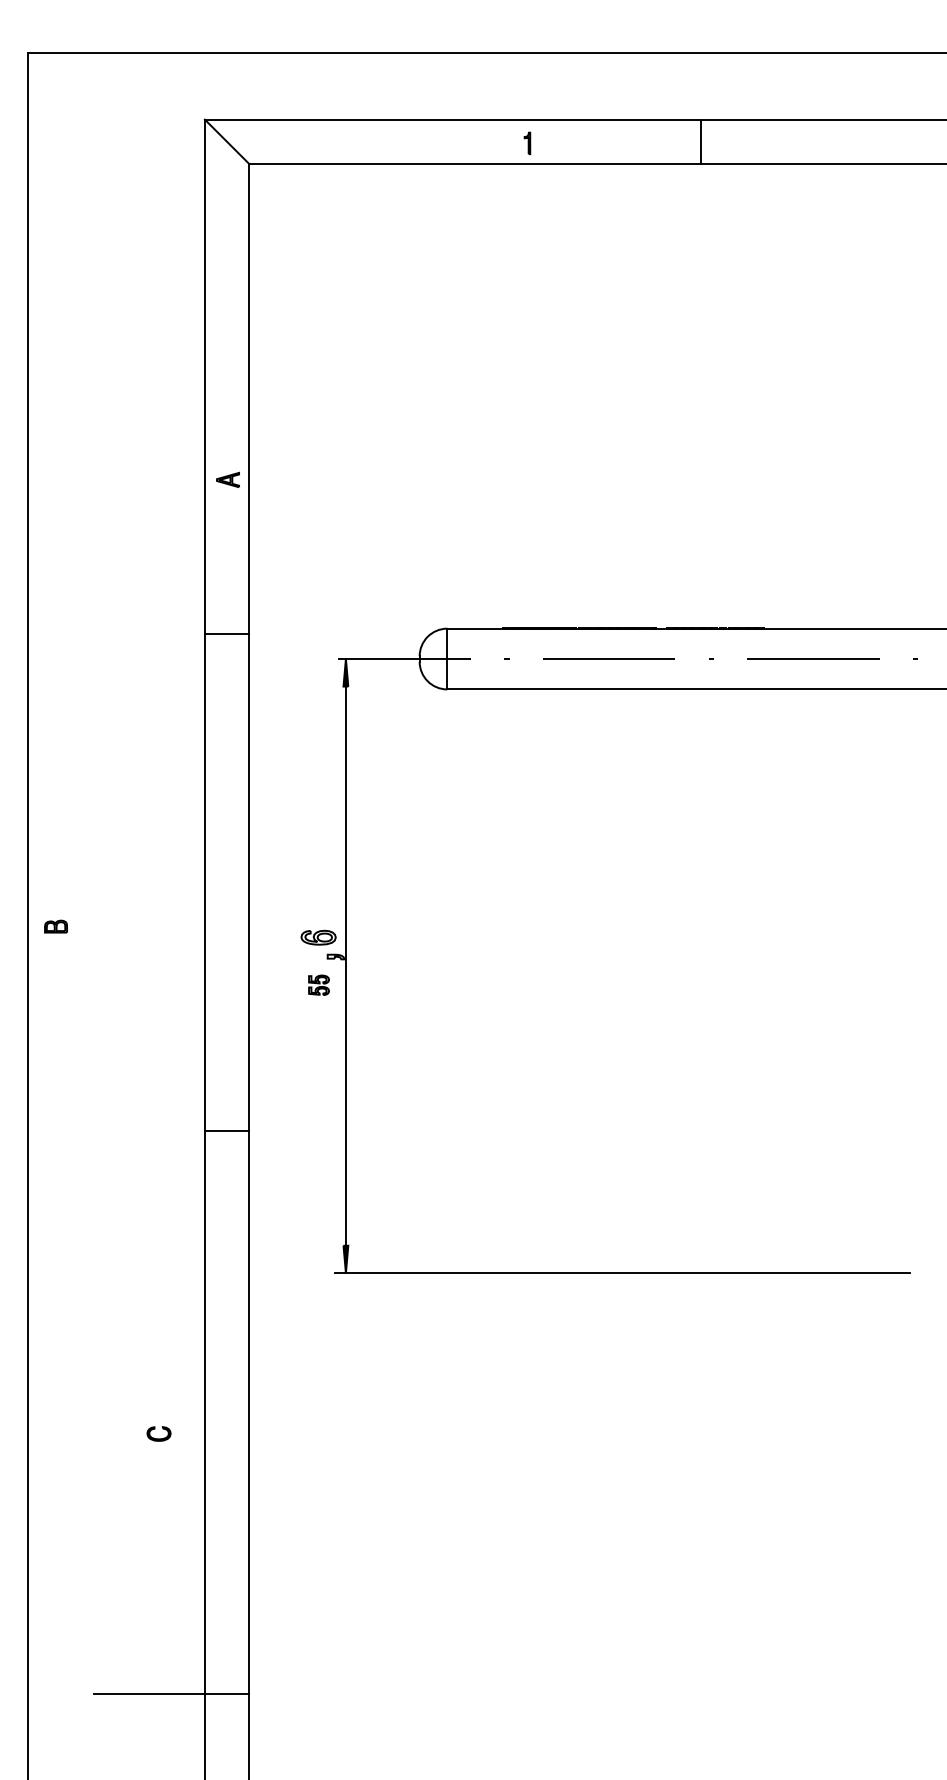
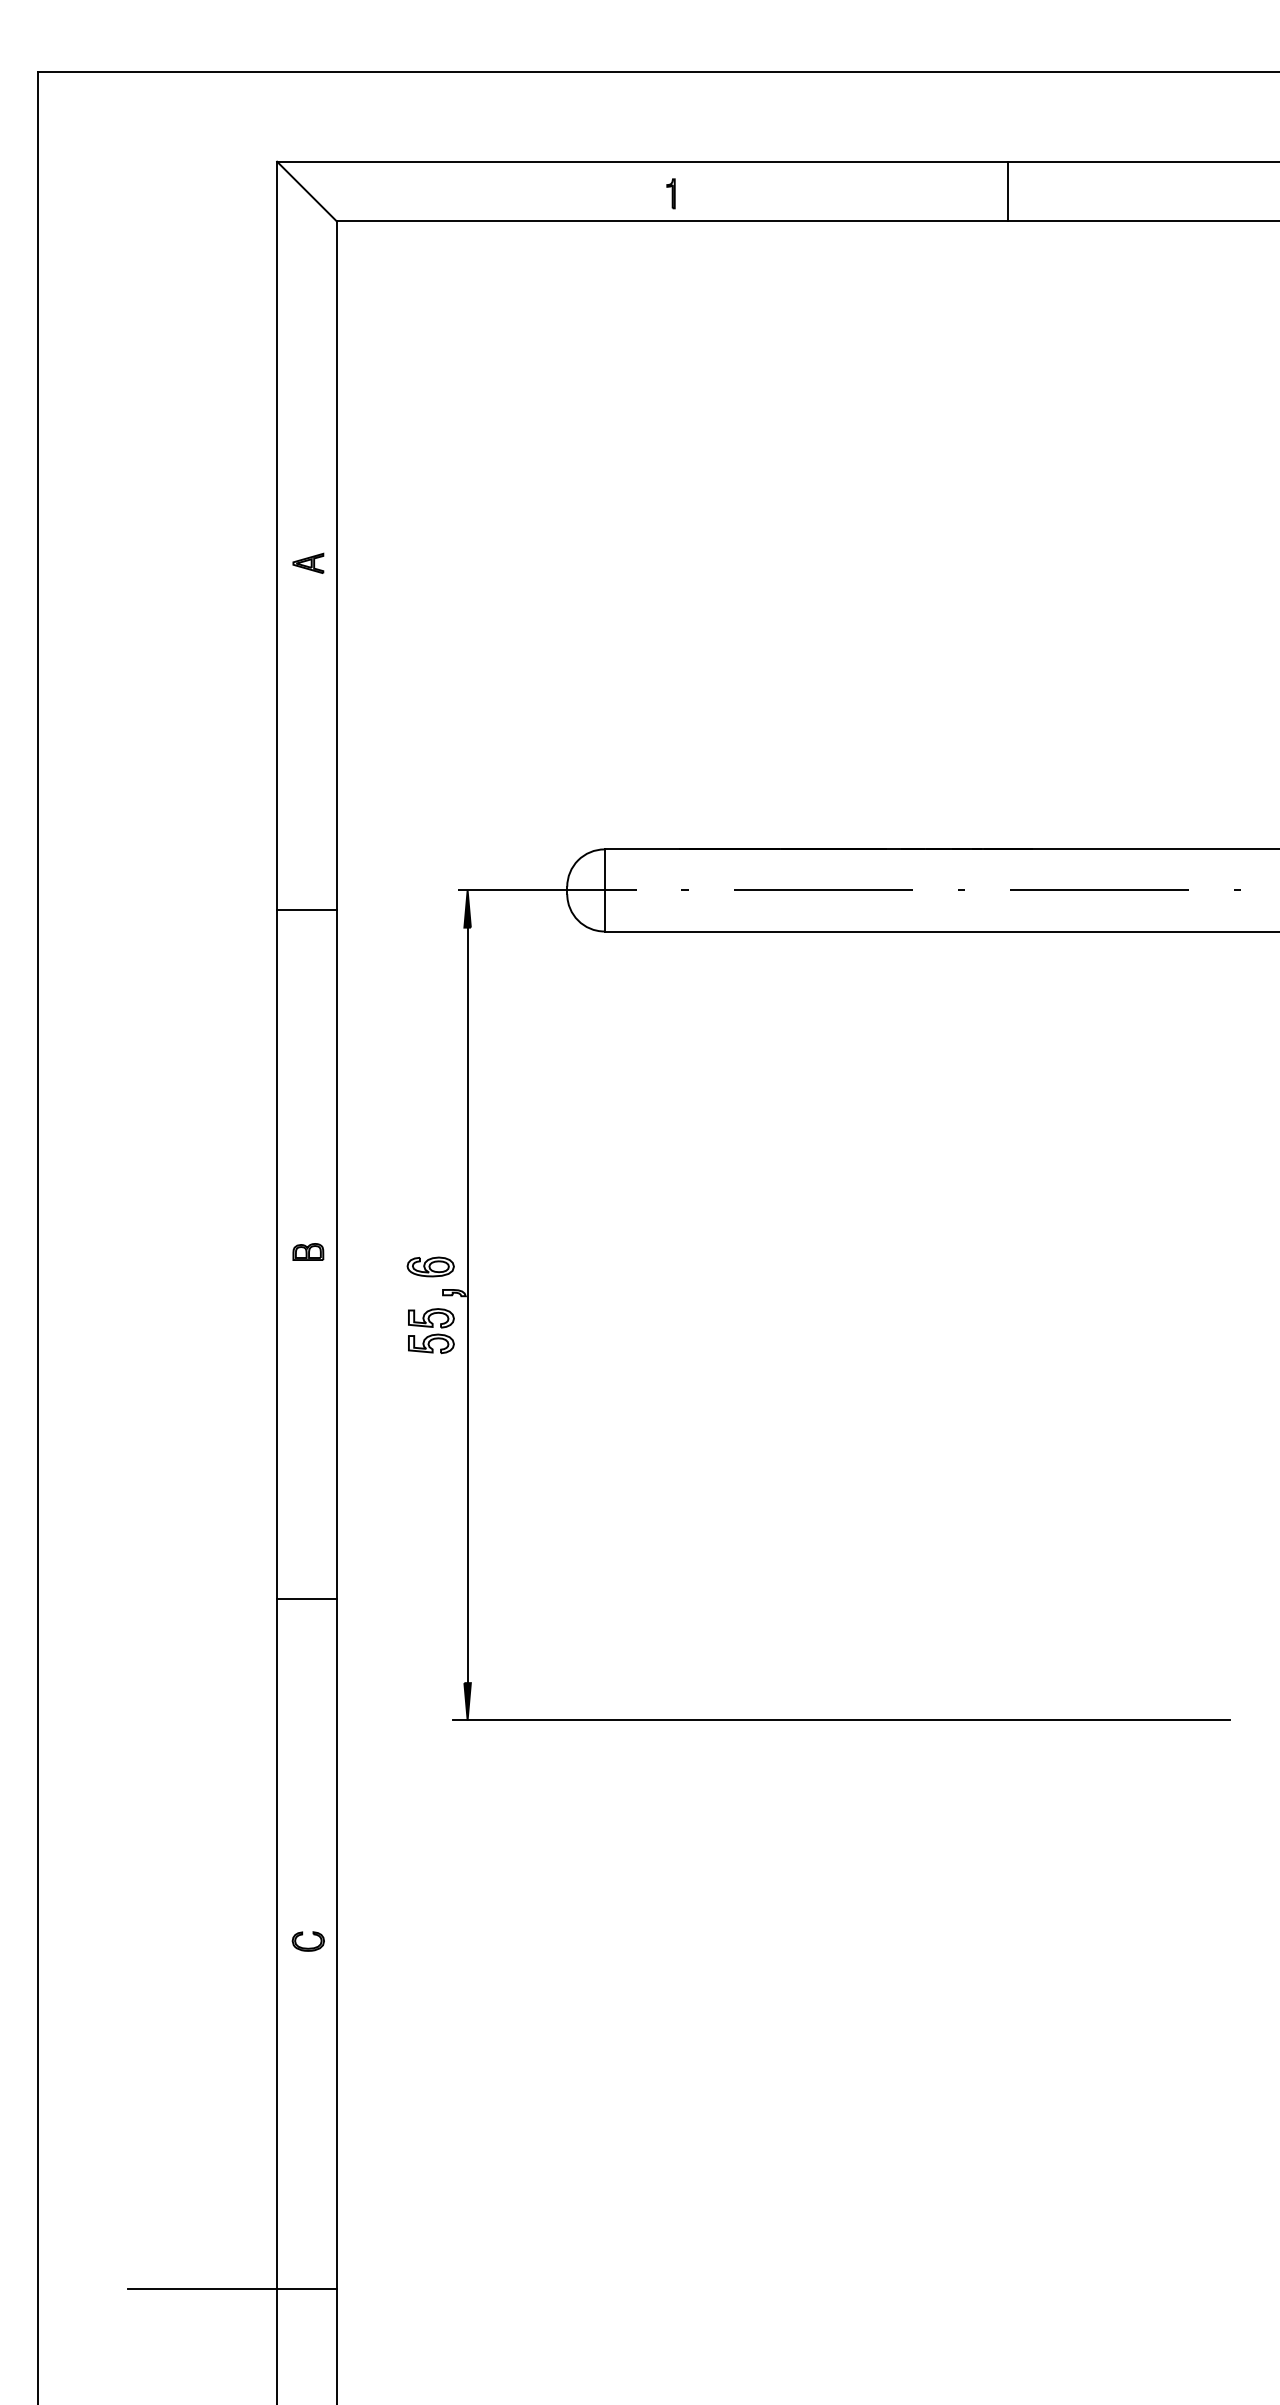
line: (701, 141) -> (1008, 191), moved
part: (527, 143) -> (671, 193), moved
part: (227, 479) -> (307, 562), moved
line: (226, 633) -> (306, 909), moved
part: (55, 926) -> (307, 1251), moved
part: (318, 985) -> (430, 1331), size x1.67
line: (226, 1130) -> (306, 1599), moved
part: (158, 1433) -> (307, 1940), moved

